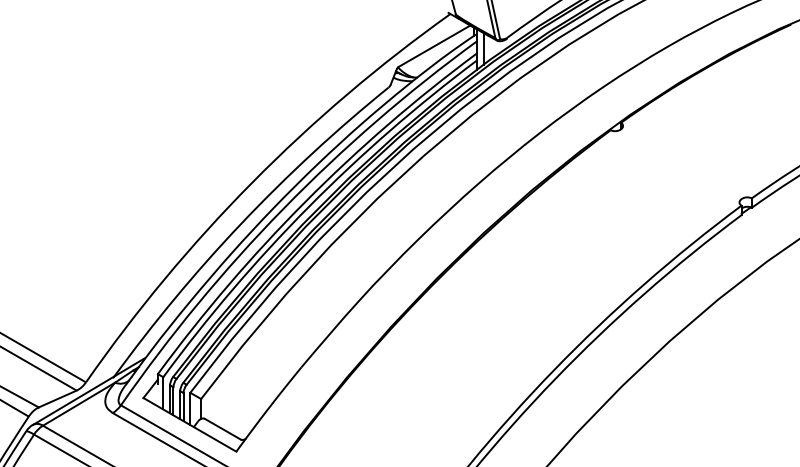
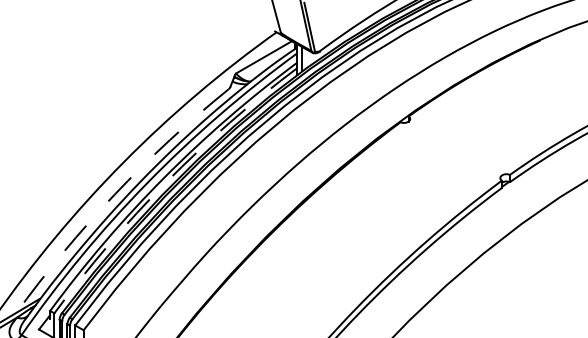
arc: (308, 207) -> (166, 182), solid -> dashed
arc: (241, 223) -> (114, 194), solid -> dashed

